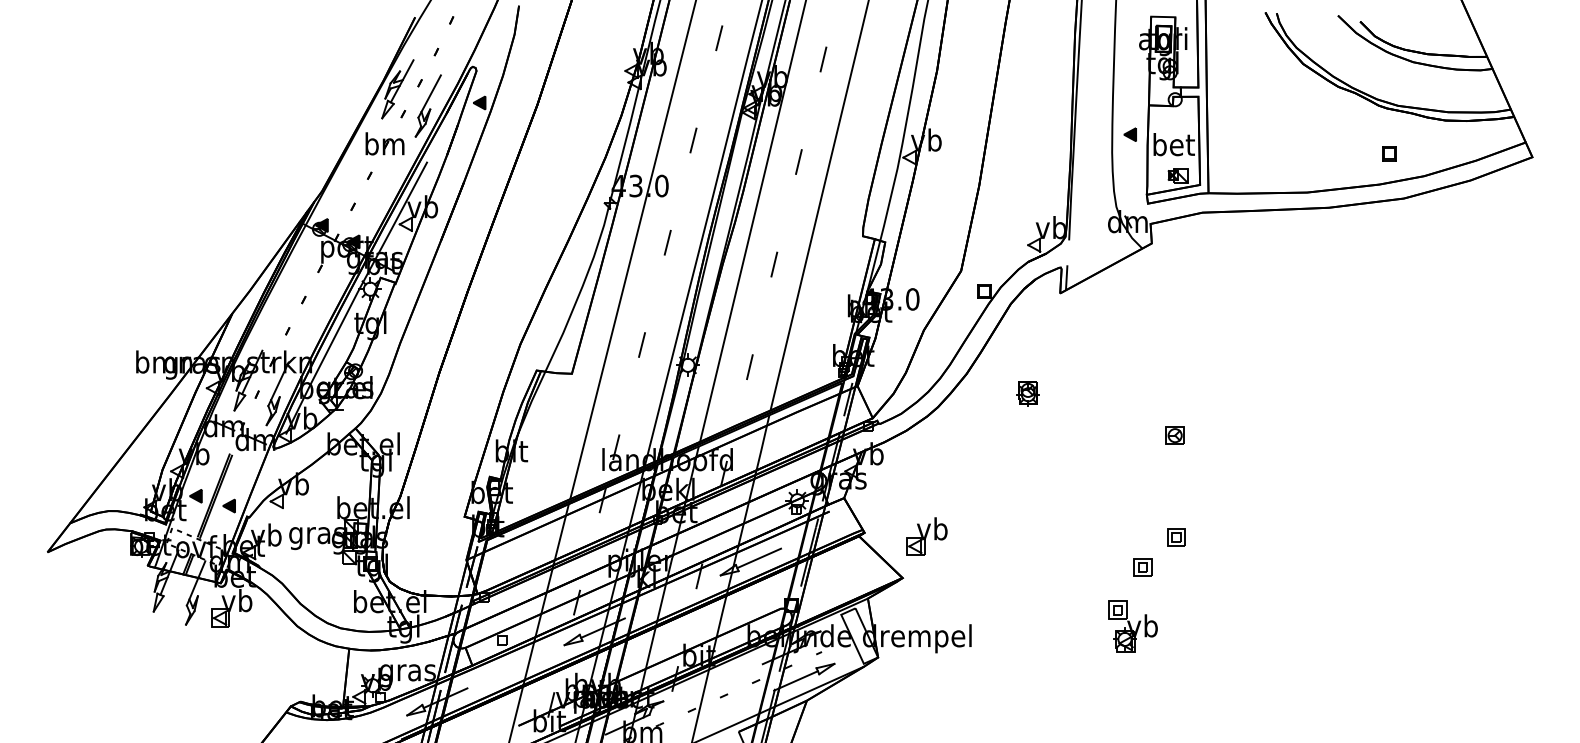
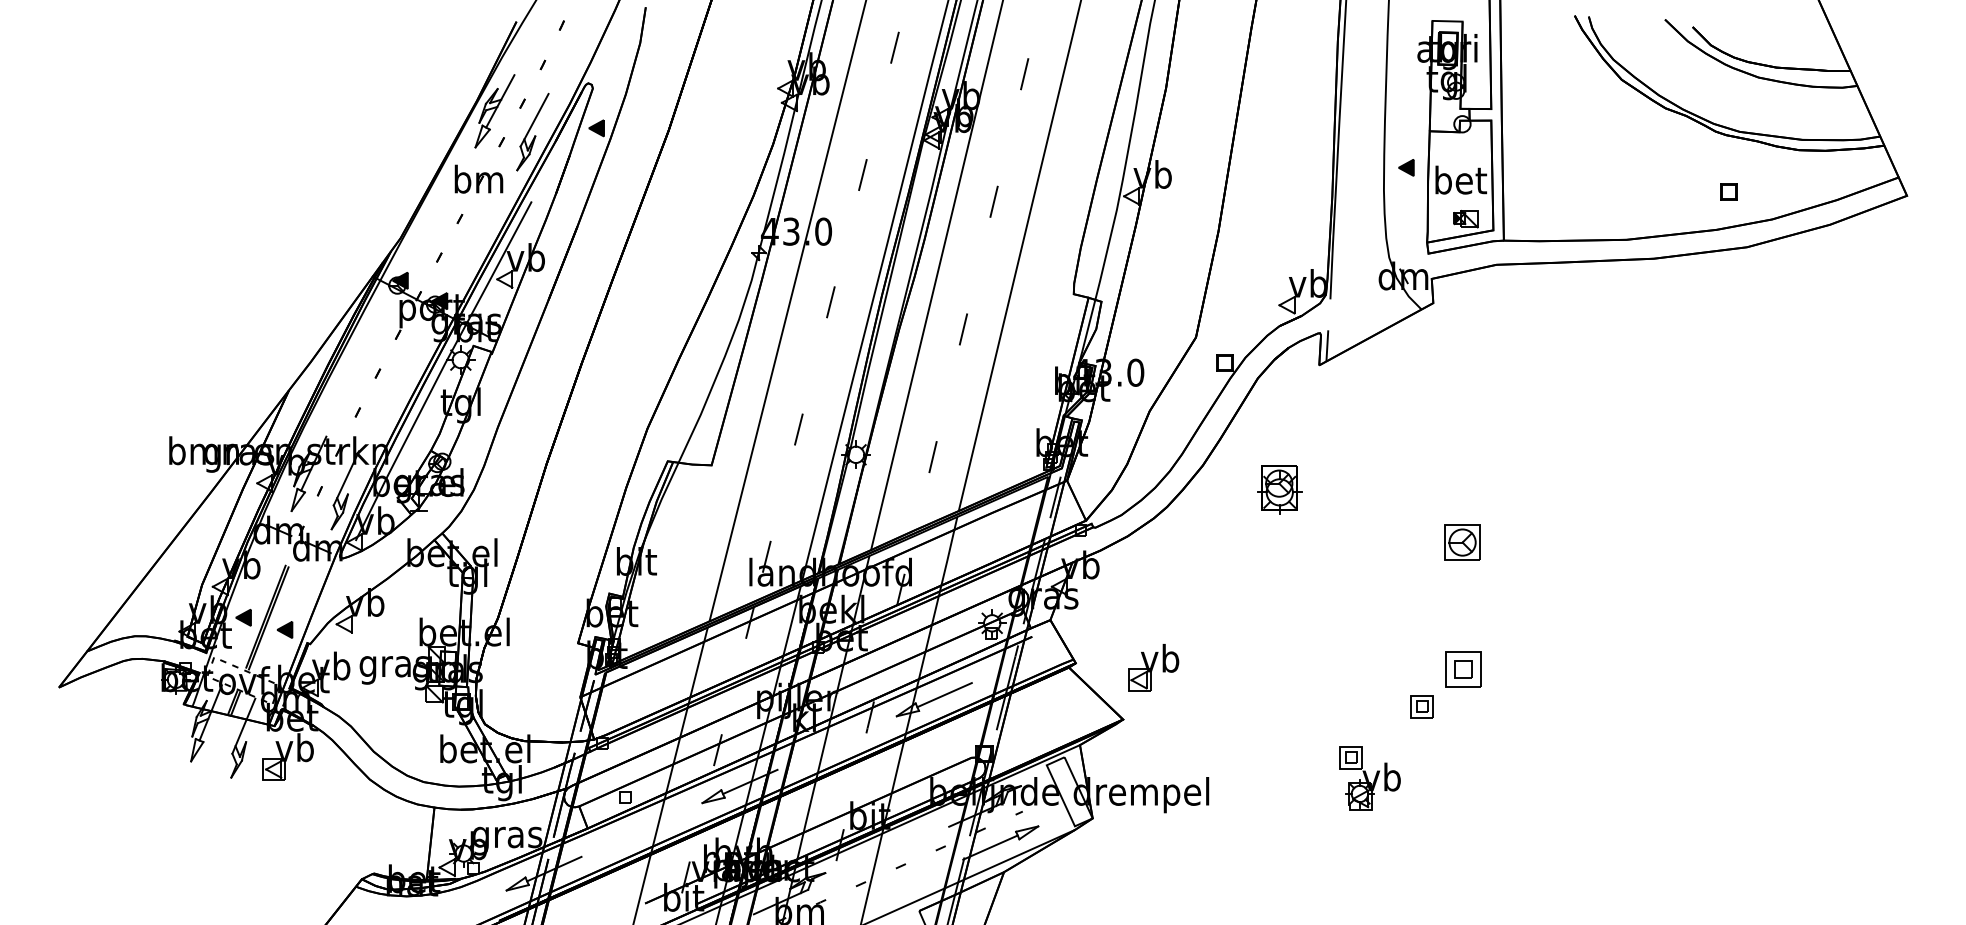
part: (1028, 393) -> (1279, 489), size x1.6
part: (1174, 434) -> (1461, 541), size x1.6
part: (1176, 537) -> (1463, 668), size x1.6
part: (1132, 627) -> (1369, 778), moved

